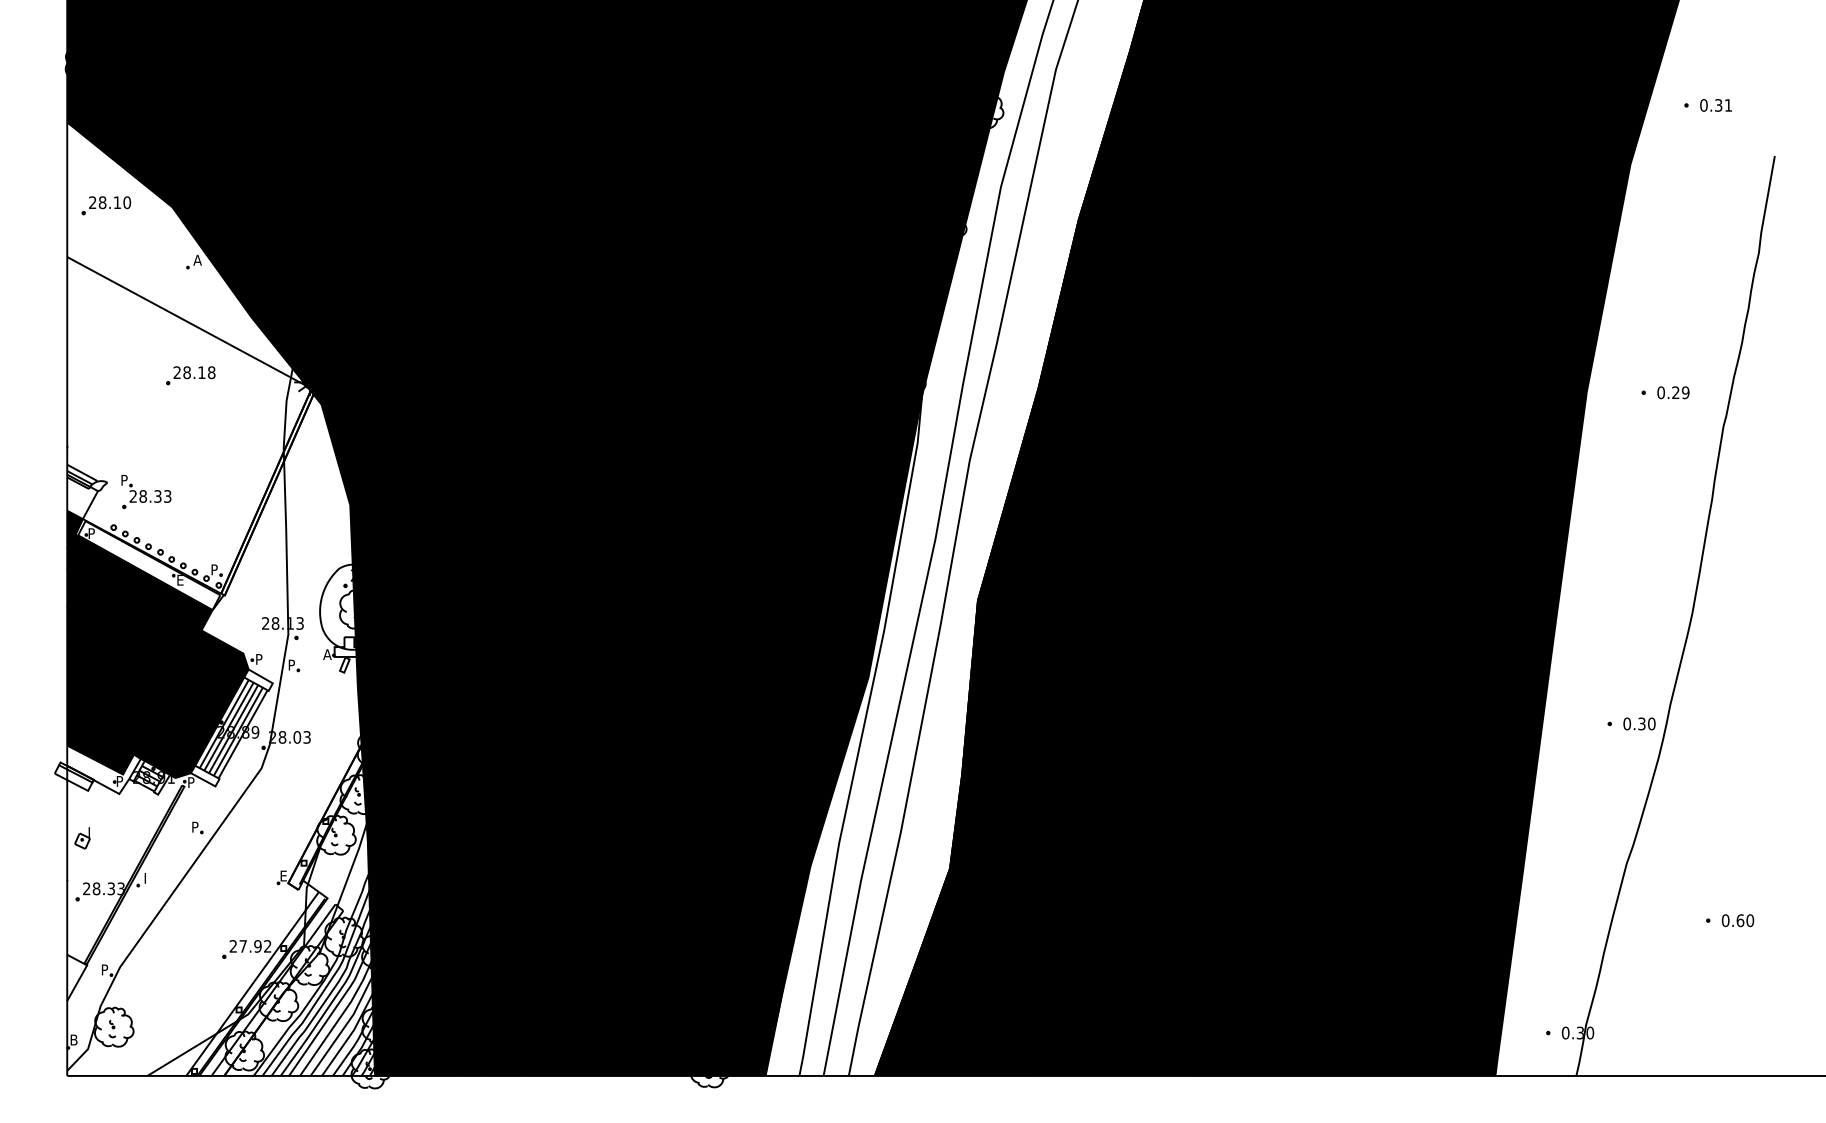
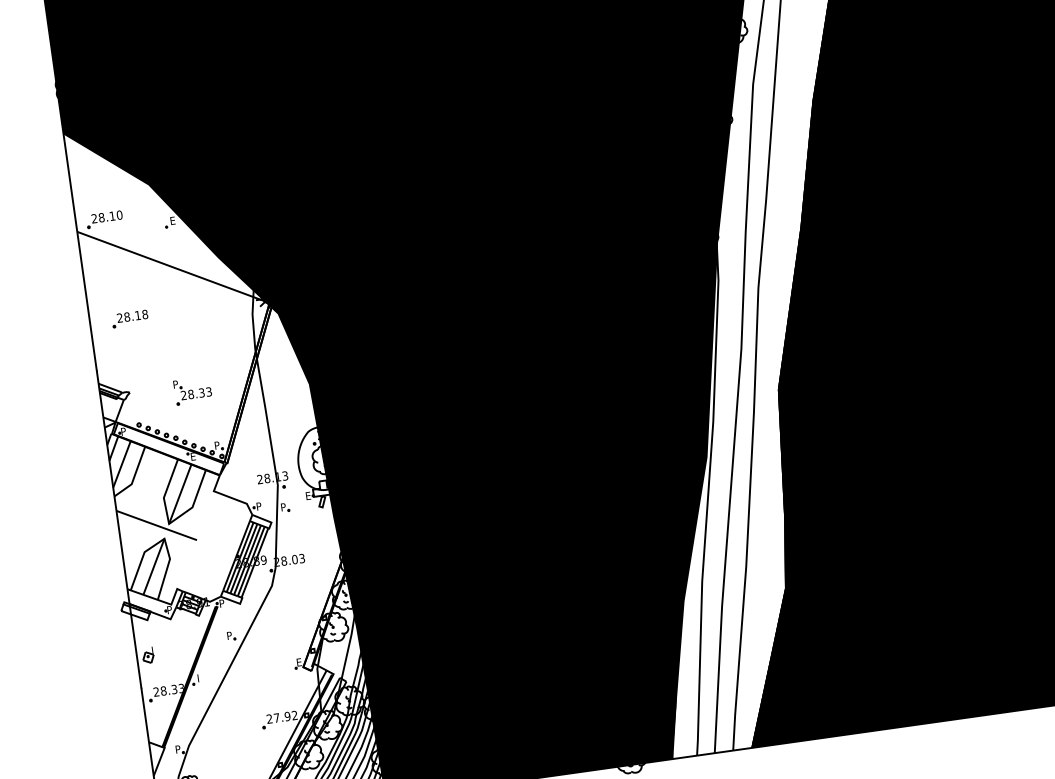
part: (106, 205) -> (104, 219), moved
text: (197, 259) -> (172, 220), A -> E
part: (190, 375) -> (129, 318), moved
part: (146, 491) -> (193, 390), moved
fill: (157, 644) -> (183, 506), removed
text: (327, 654) -> (308, 495), A -> E

